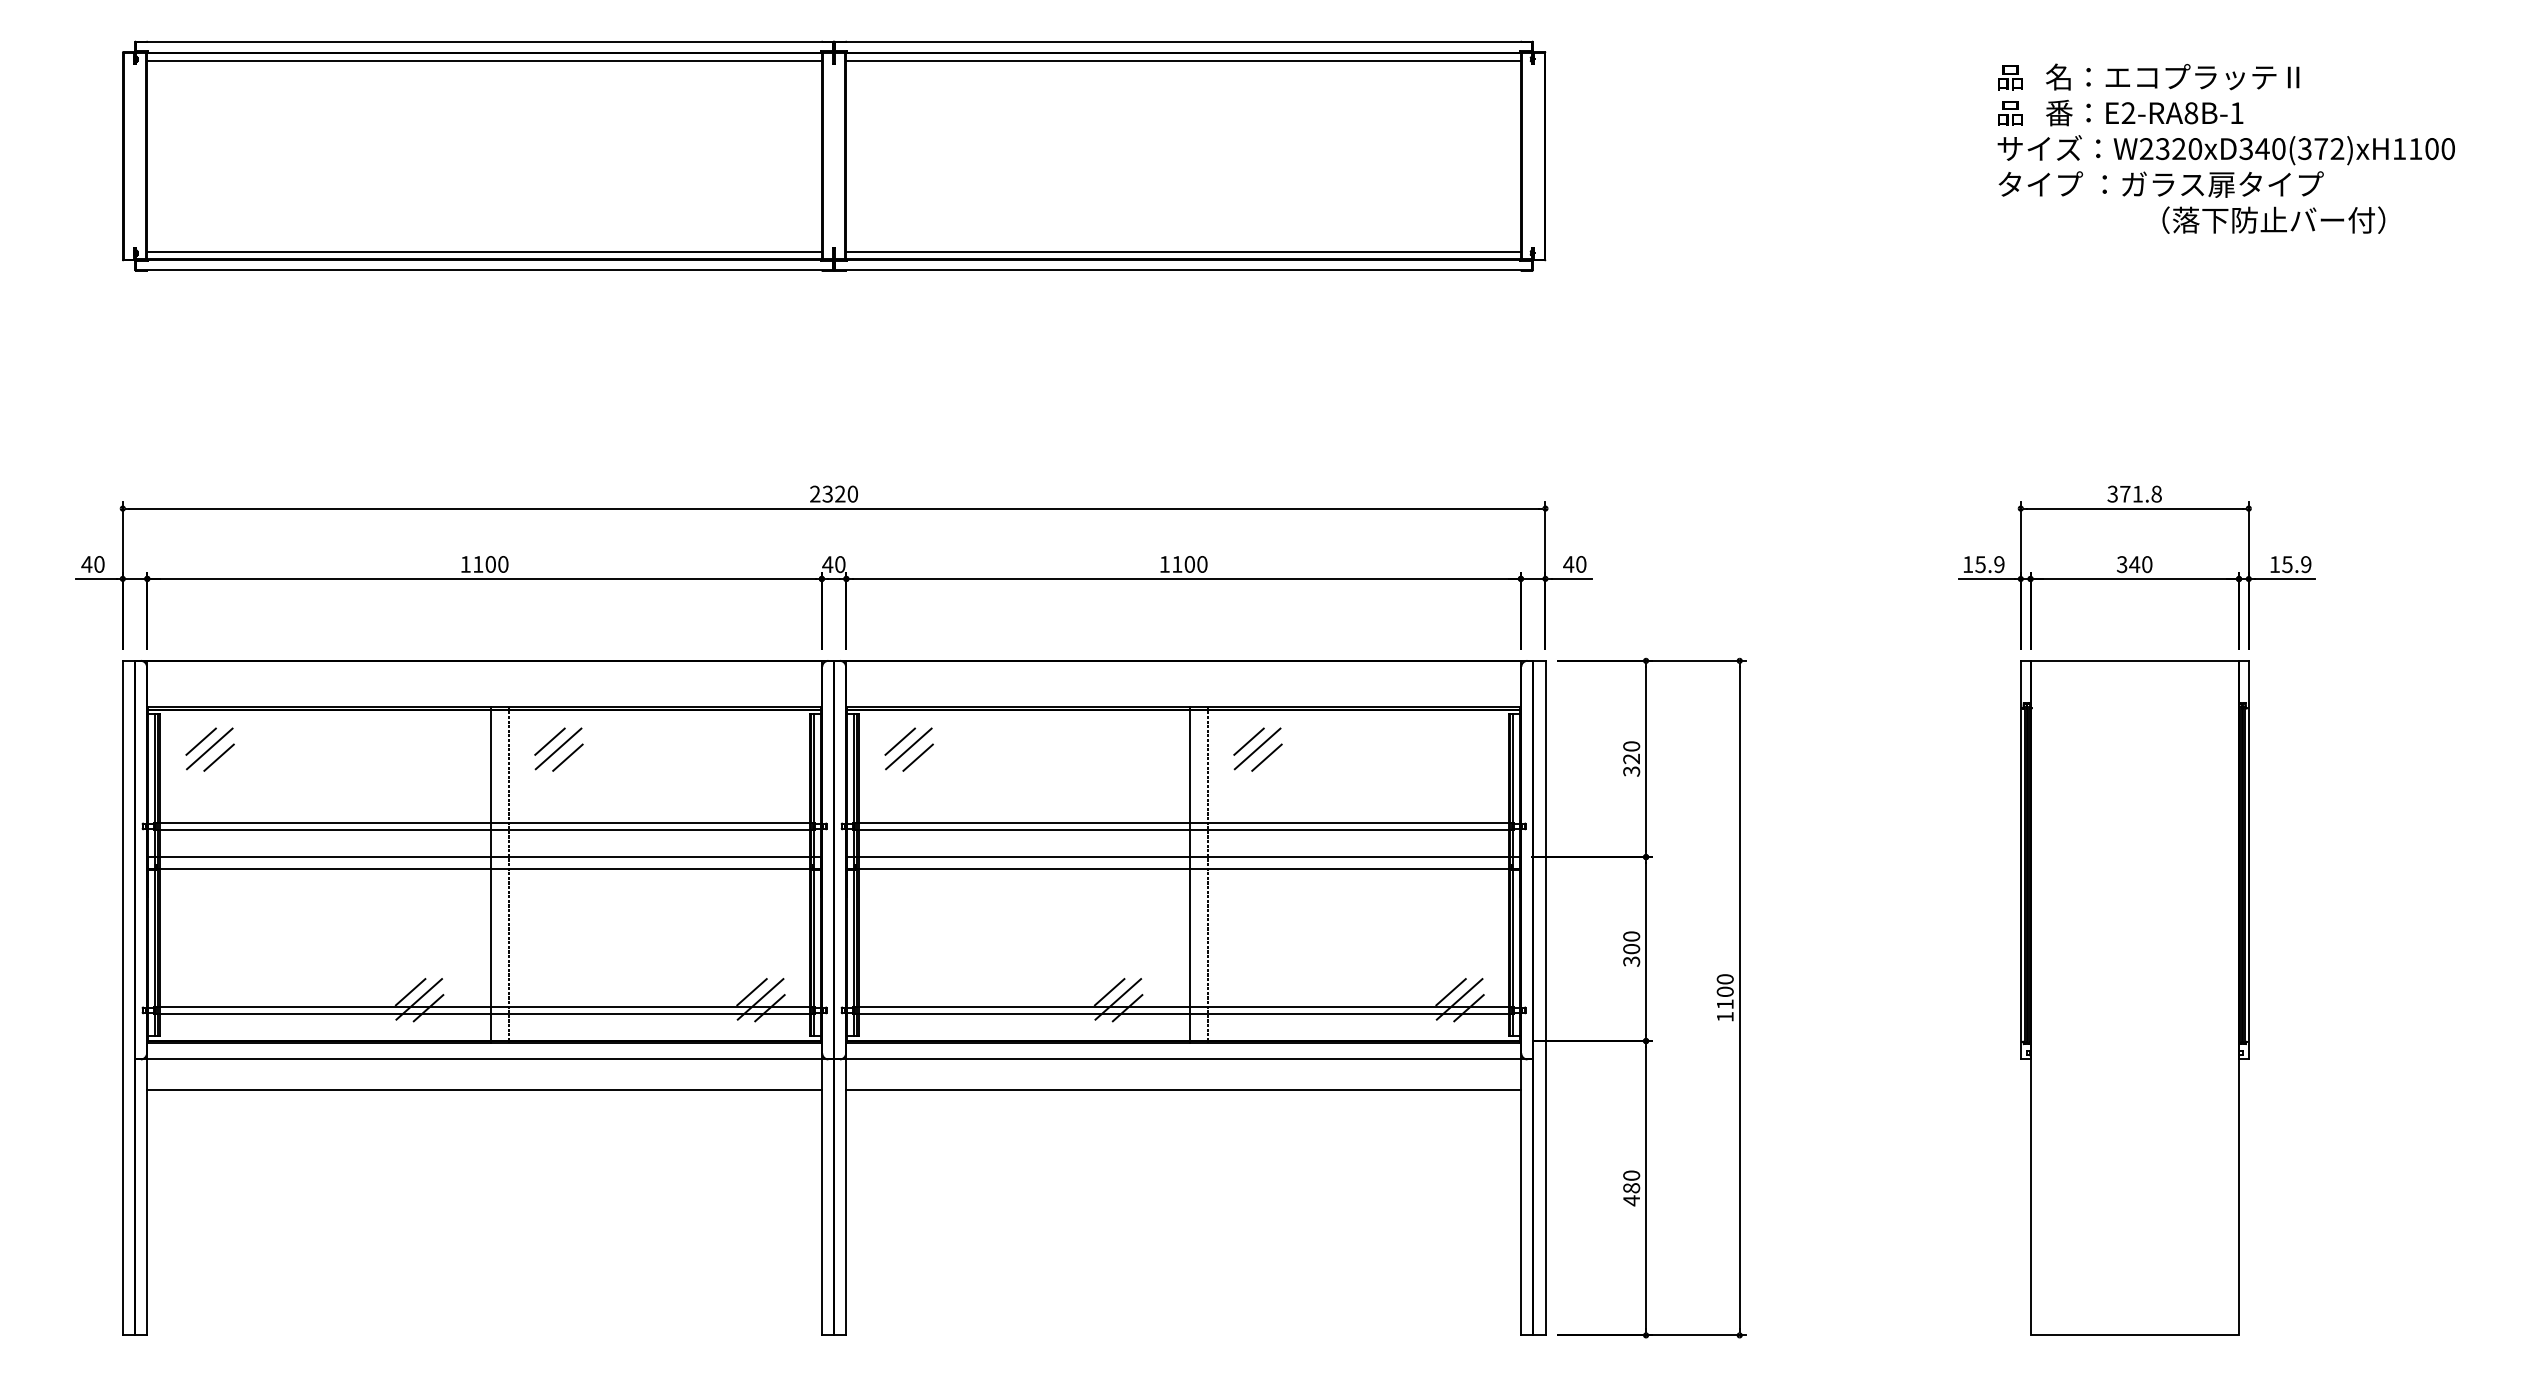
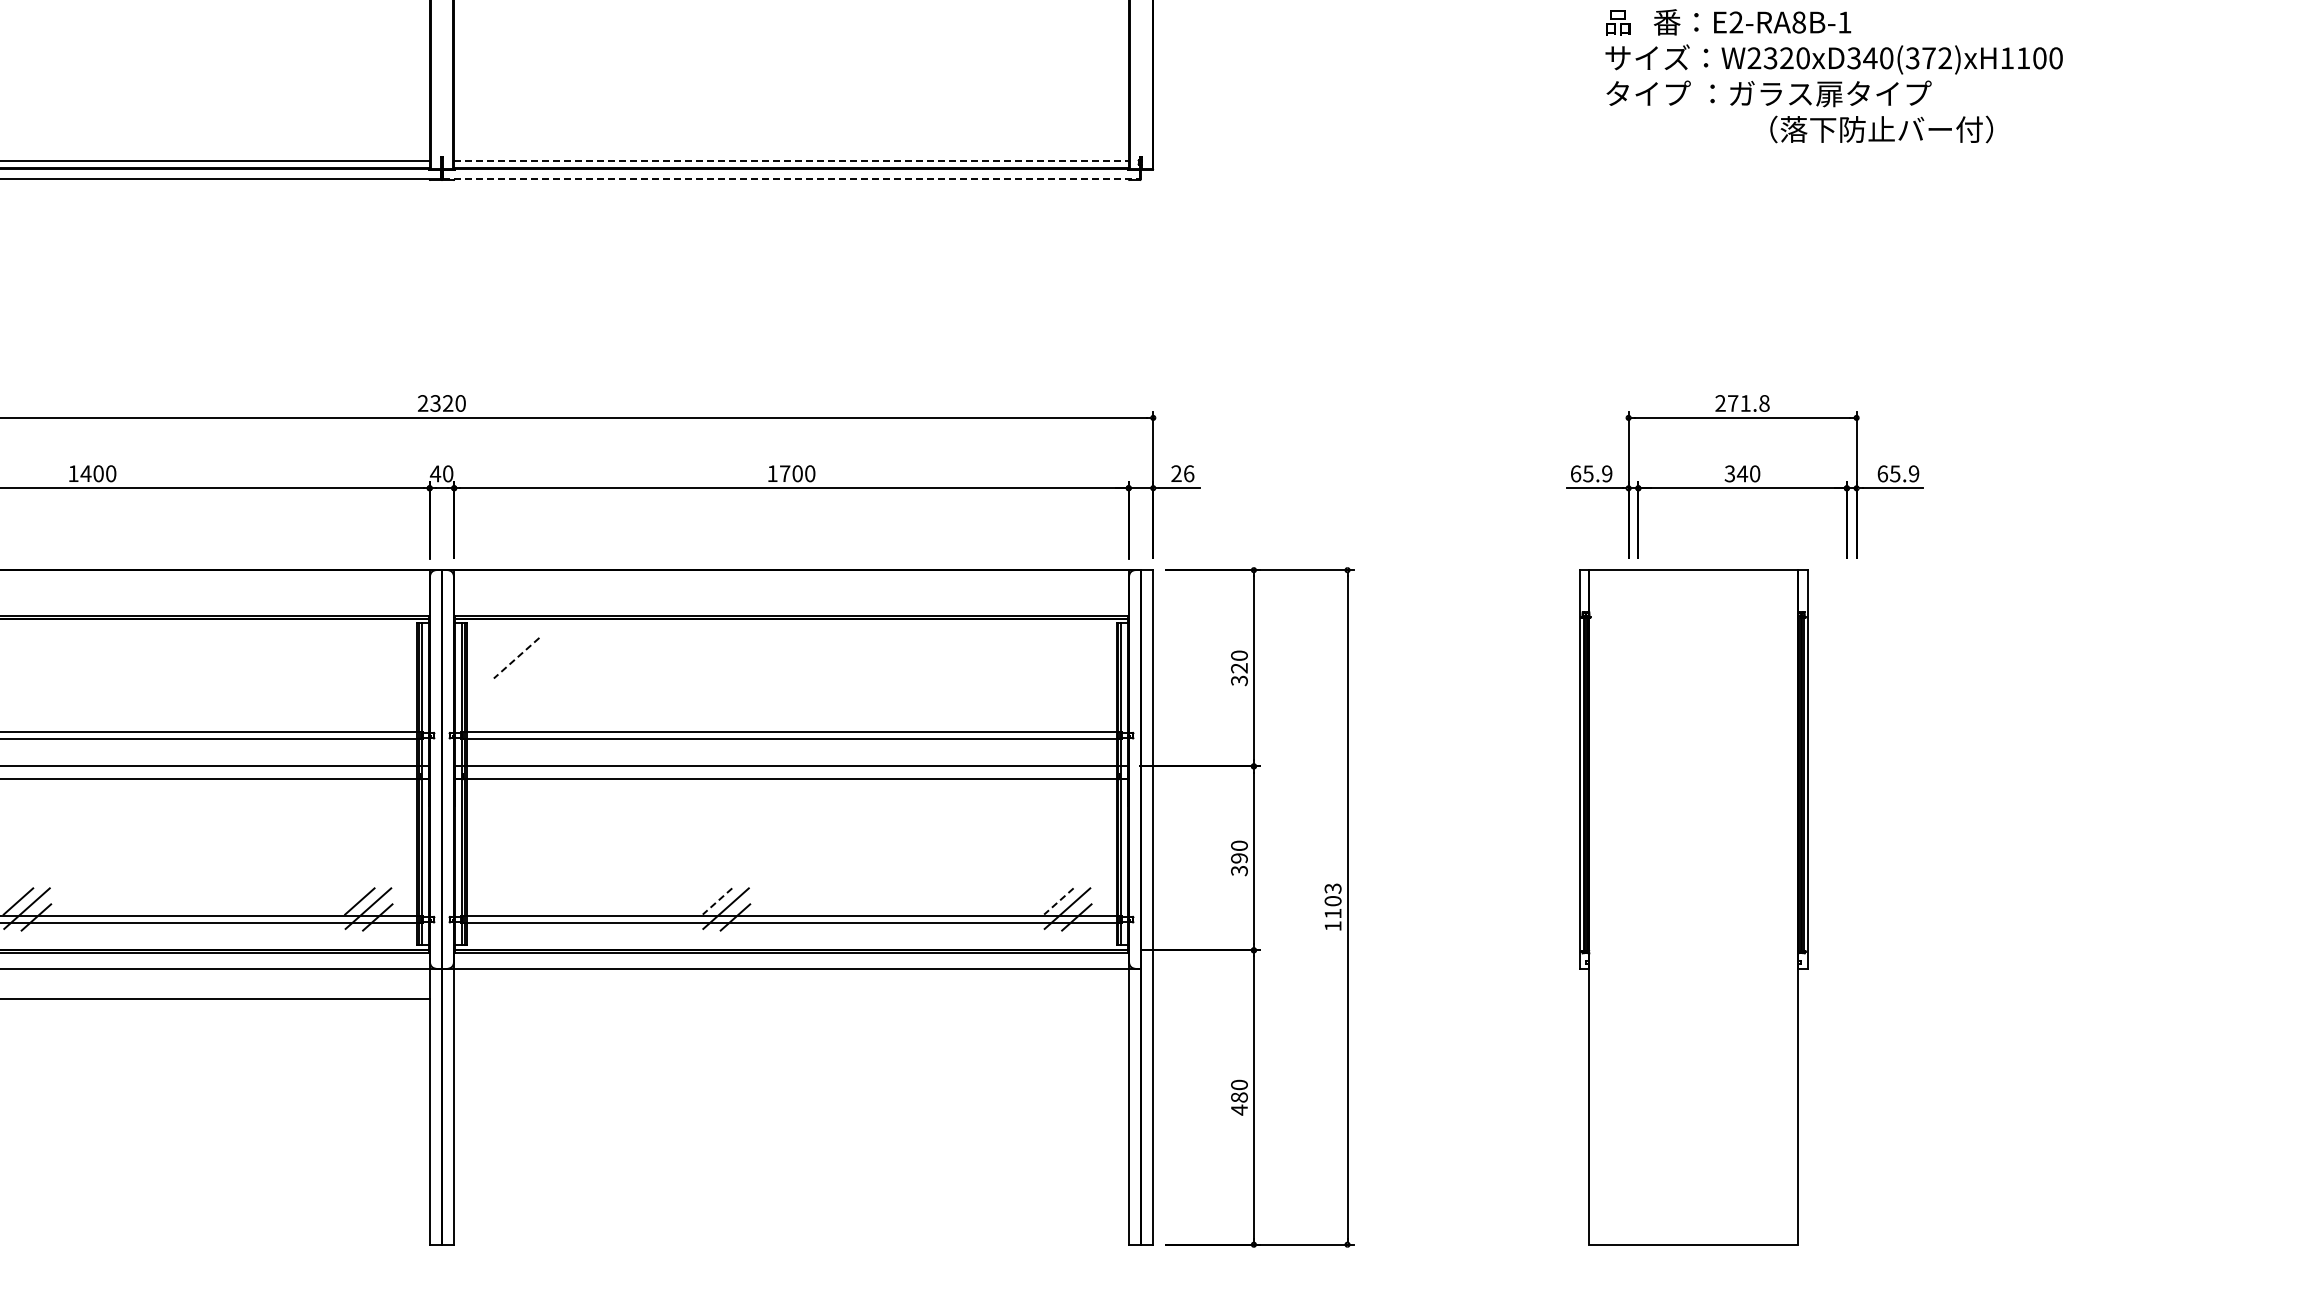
line: (1184, 251) -> (792, 160), solid -> dashed
line: (1184, 270) -> (792, 179), solid -> dashed
text: (2112, 494) -> (1720, 403), 371.8 -> 271.8
text: (477, 564) -> (85, 473), 1100 -> 1400
text: (1177, 564) -> (785, 473), 1100 -> 1700
text: (1574, 564) -> (1182, 473), 40 -> 26
text: (1968, 564) -> (1576, 473), 15.9 -> 65.9
text: (2275, 564) -> (1883, 473), 15.9 -> 65.9
line: (549, 741) -> (157, 650), removed
line: (899, 741) -> (507, 650), removed
line: (1248, 741) -> (856, 650), removed
line: (558, 748) -> (166, 657), removed
line: (908, 748) -> (516, 657), solid -> dashed
line: (1257, 748) -> (865, 657), removed
line: (567, 757) -> (175, 666), removed
line: (917, 757) -> (525, 666), removed
line: (1266, 757) -> (874, 666), removed
line: (491, 874) -> (99, 783), removed
line: (508, 874) -> (116, 783), removed
line: (1190, 874) -> (798, 783), removed
line: (1207, 874) -> (815, 783), removed
text: (1631, 949) -> (1239, 858), 300 -> 390
text: (1725, 979) -> (1333, 888), 1100 -> 1103
line: (1109, 992) -> (717, 901), solid -> dashed
line: (1451, 992) -> (1059, 901), solid -> dashed
part: (2134, 997) -> (1693, 906), moved
line: (1183, 1090) -> (791, 999), removed

